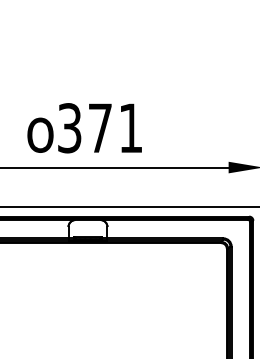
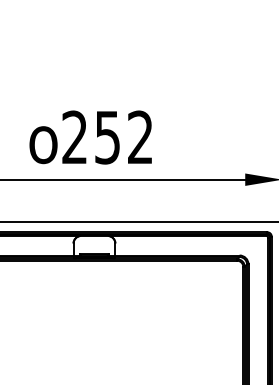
text: (99, 128) -> (106, 137), 371 -> 252

